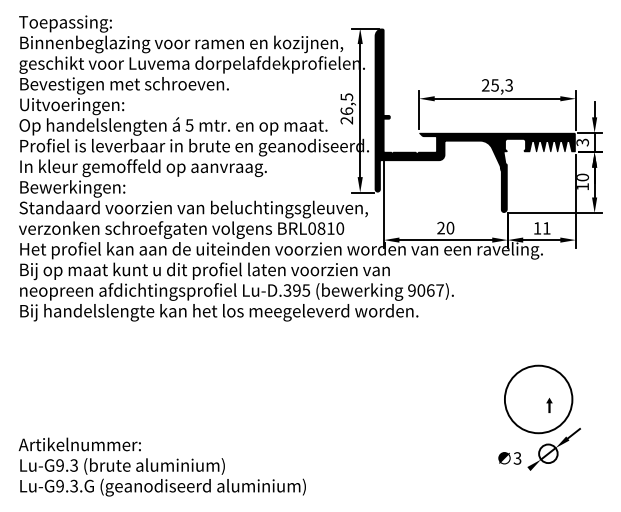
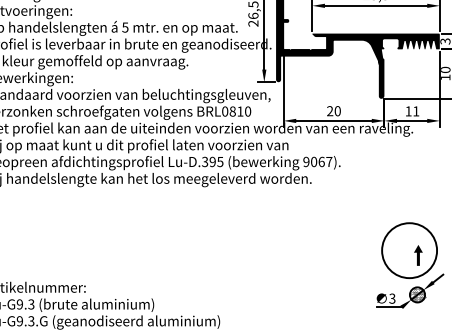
part: (549, 405) -> (418, 255), size x1.67
hatch: (548, 453) -> (417, 294), added
line: (513, 469) -> (389, 307), added

